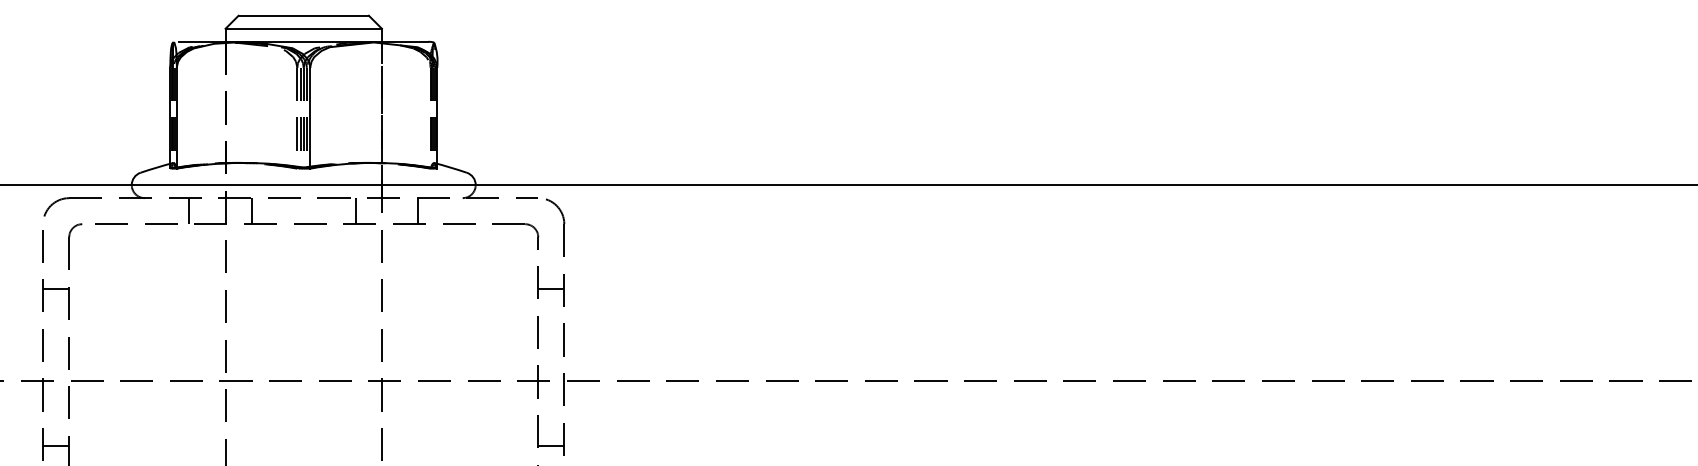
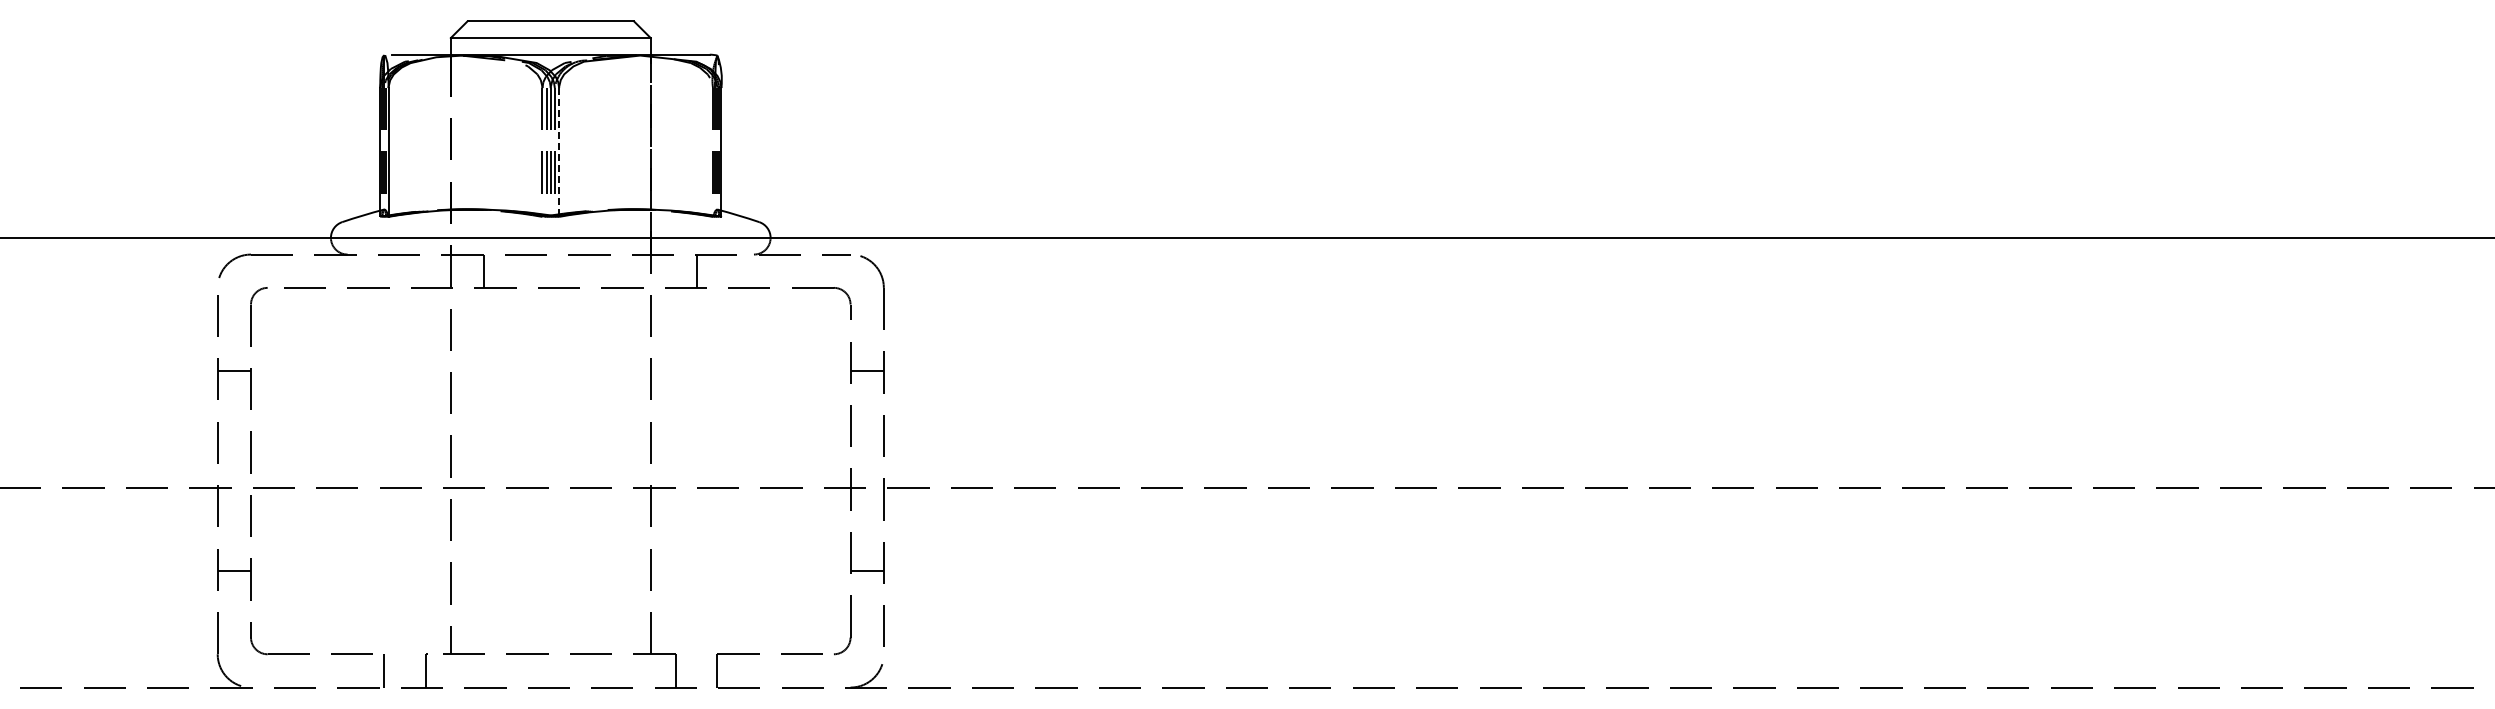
line: (310, 118) -> (559, 152), solid -> dashed
line: (189, 210) -> (404, 270), removed
line: (355, 210) -> (617, 270), removed

